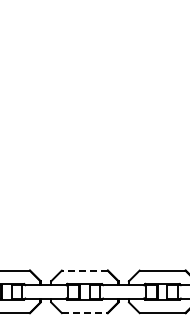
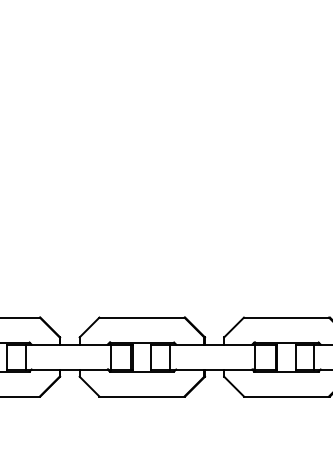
line: (84, 270) -> (141, 317), dashed -> solid
line: (84, 313) -> (141, 397), dashed -> solid

